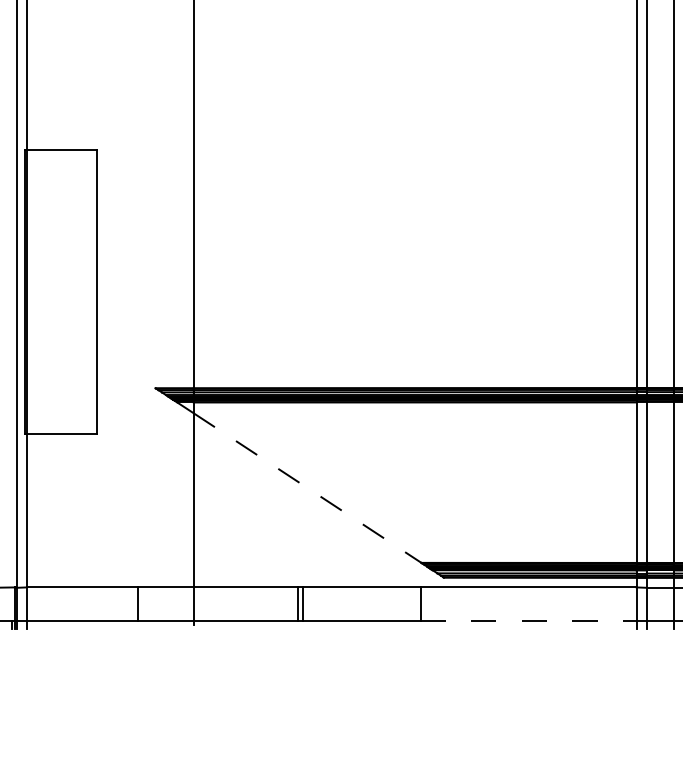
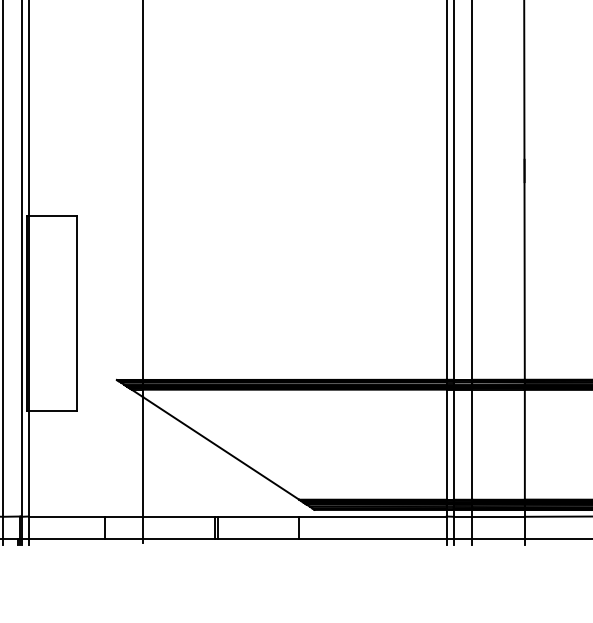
line: (308, 488) -> (221, 448), dashed -> solid
line: (529, 620) -> (373, 539), dashed -> solid

